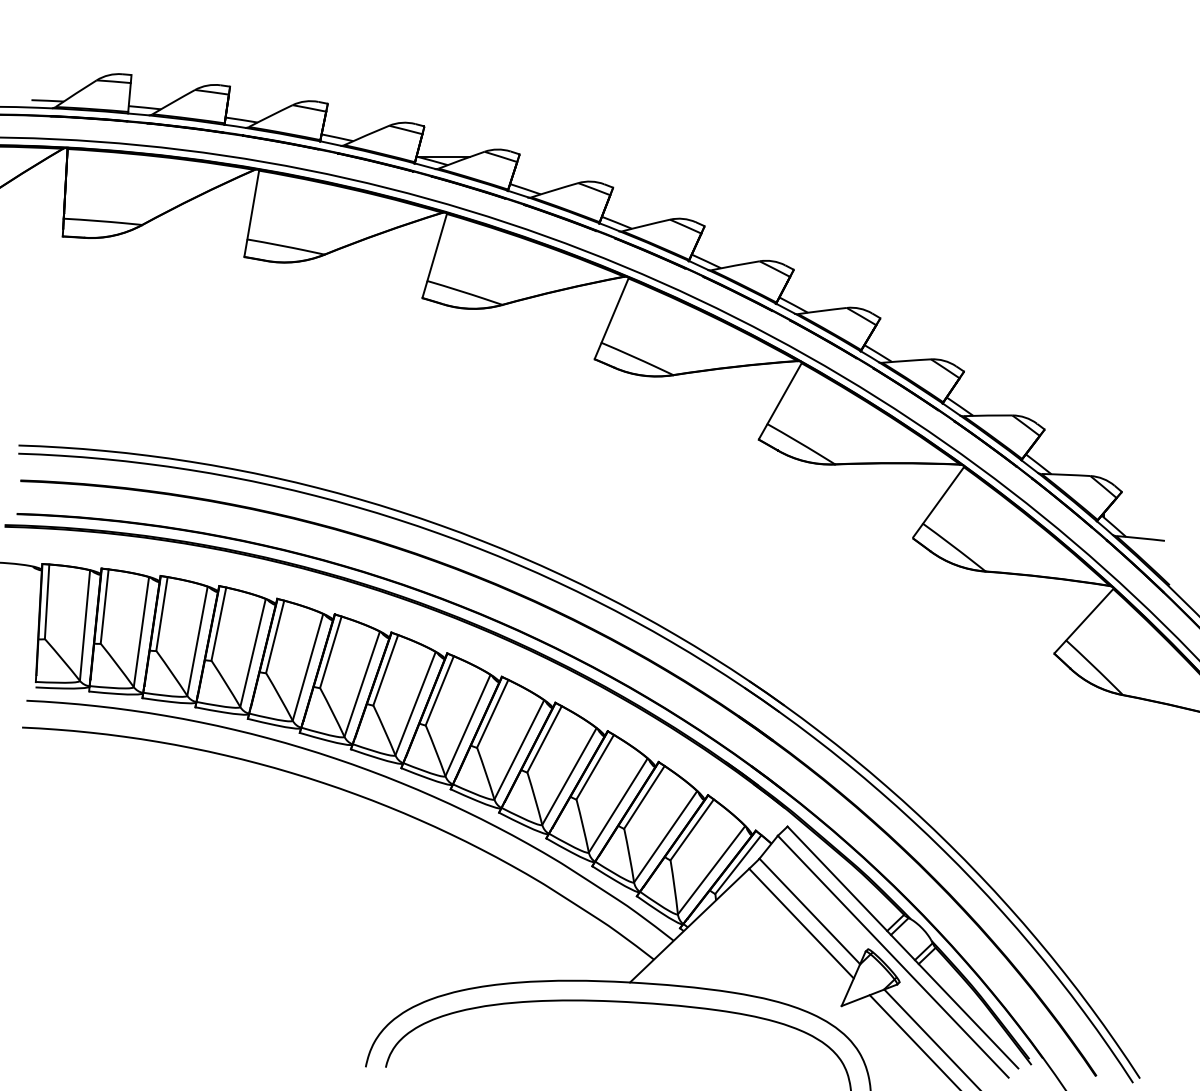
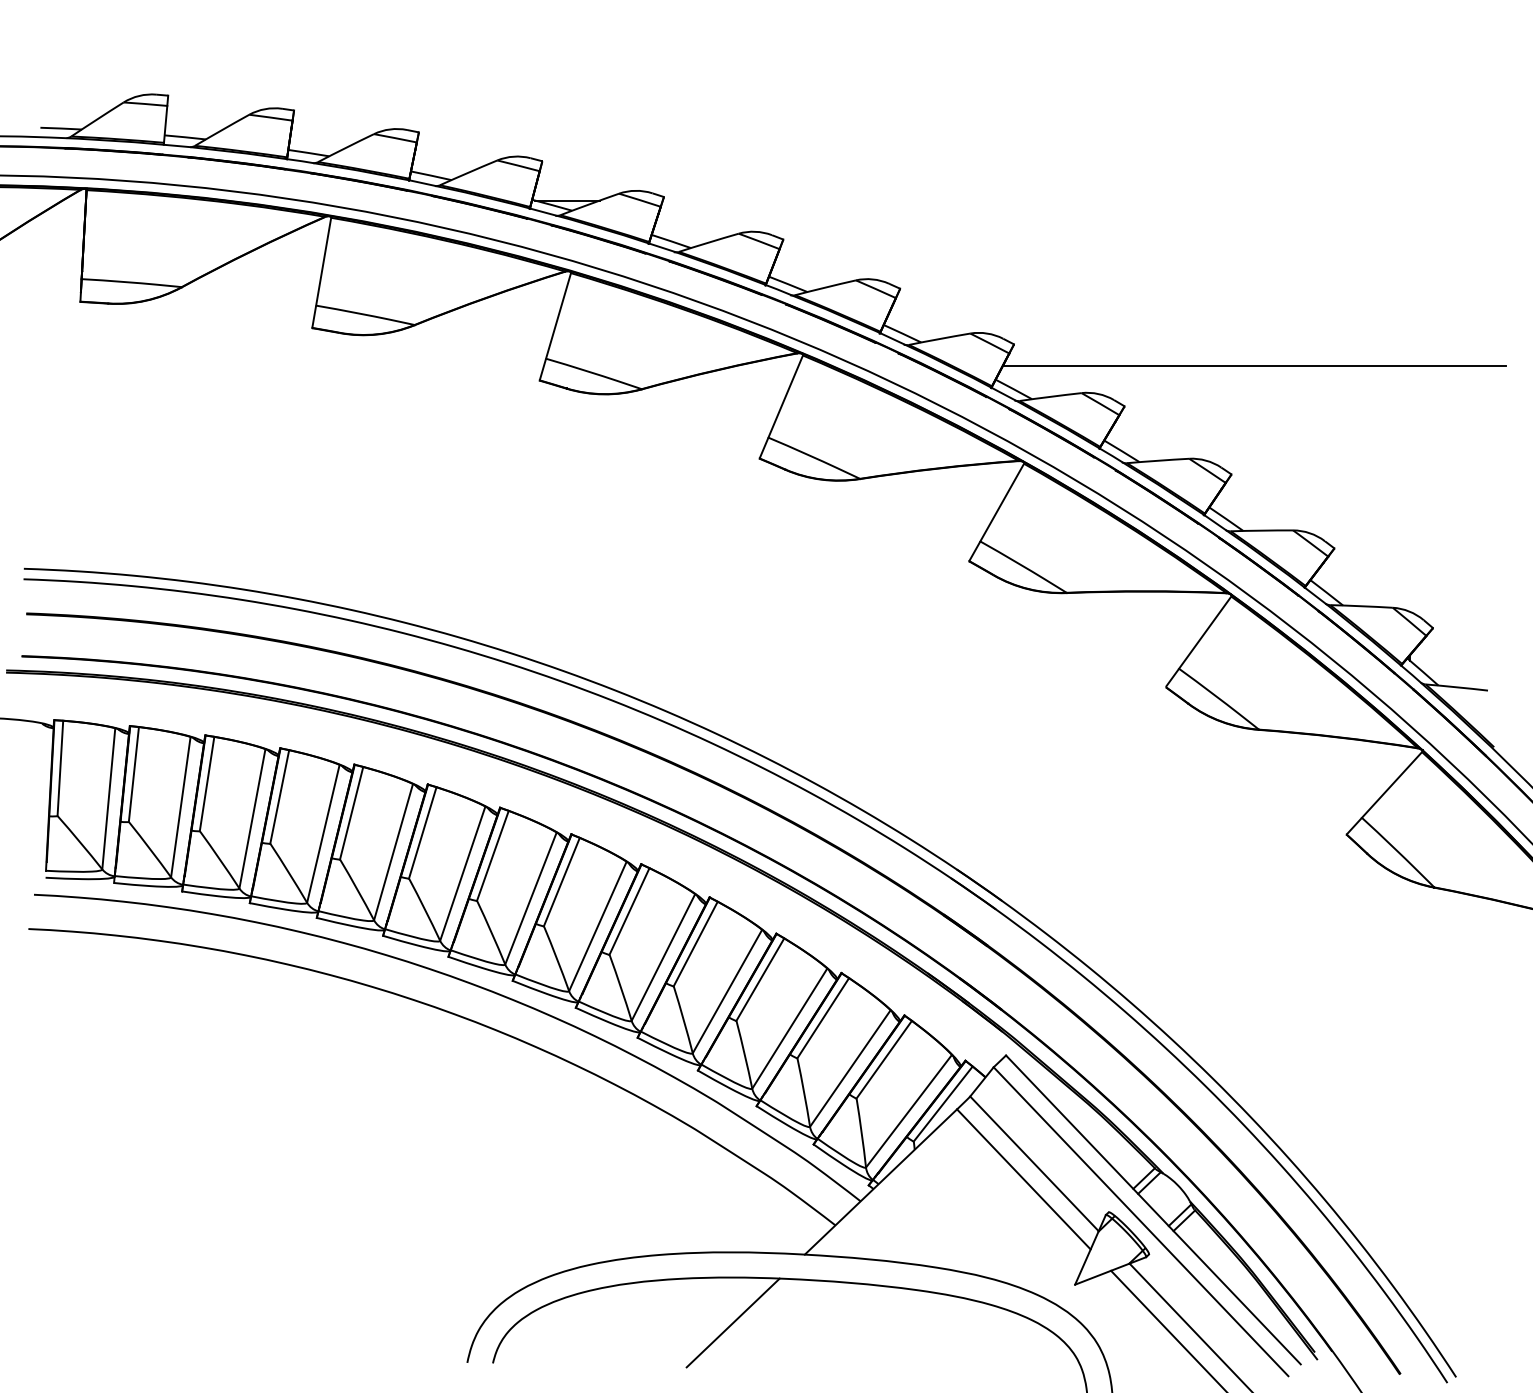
line: (981, 286) -> (1253, 365), added
line: (573, 1035) -> (732, 1322), added

